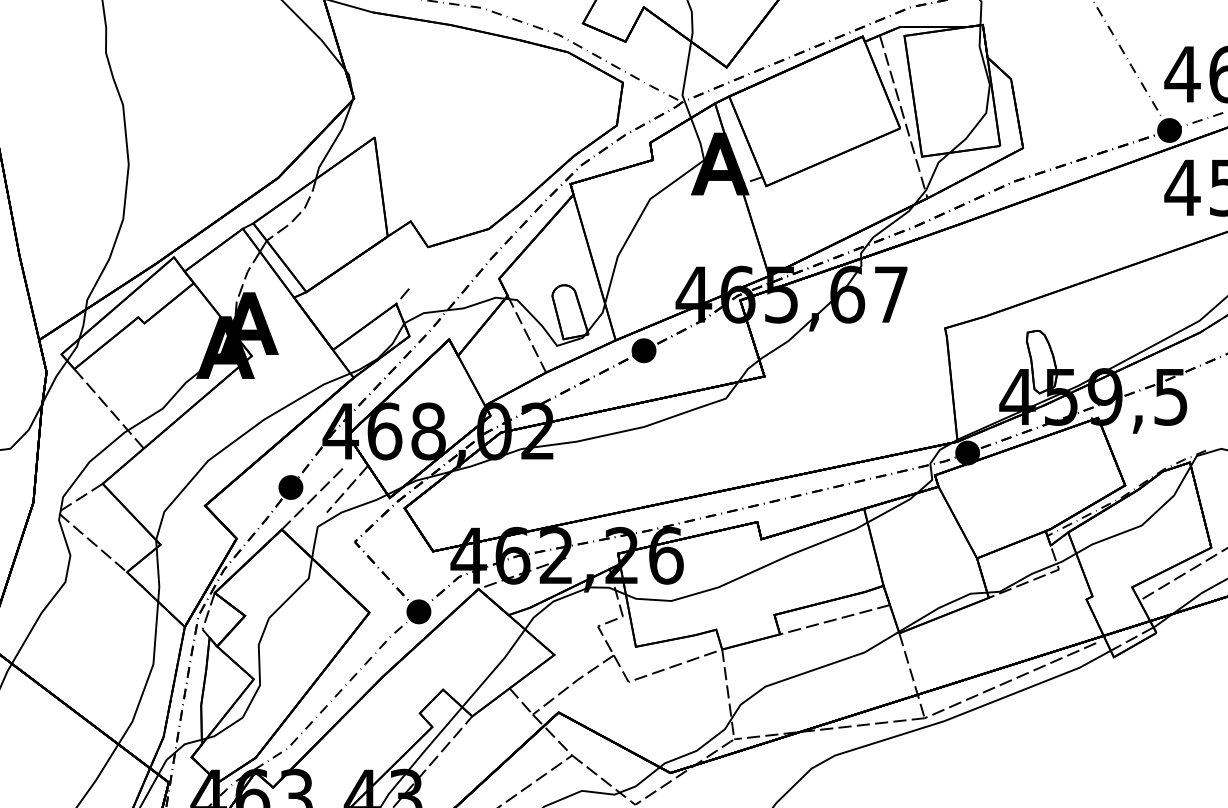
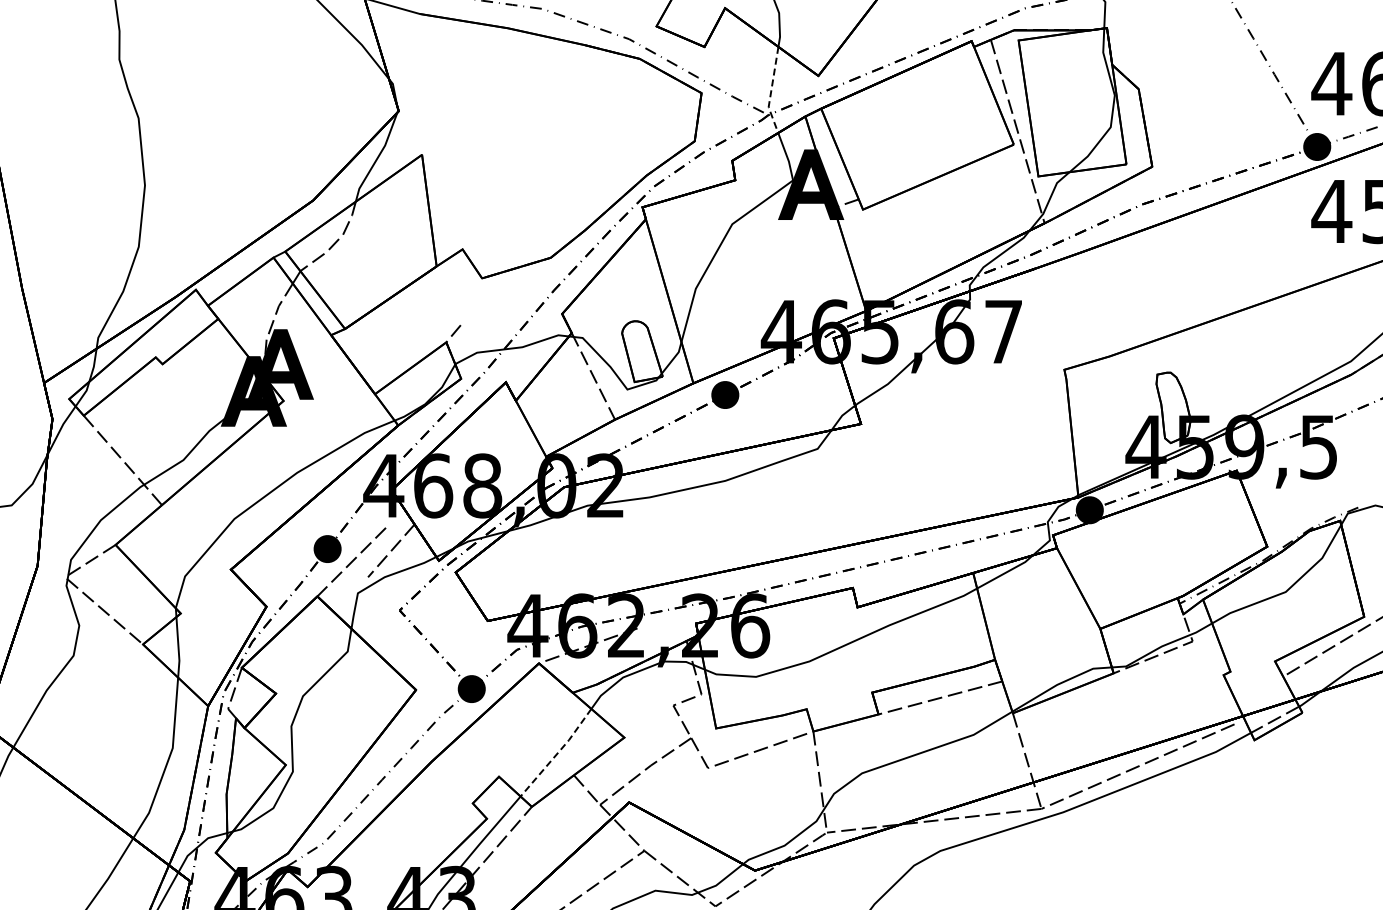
line: (685, 81) -> (771, 91), solid -> dashed
line: (495, 669) -> (557, 753), solid -> dashed

